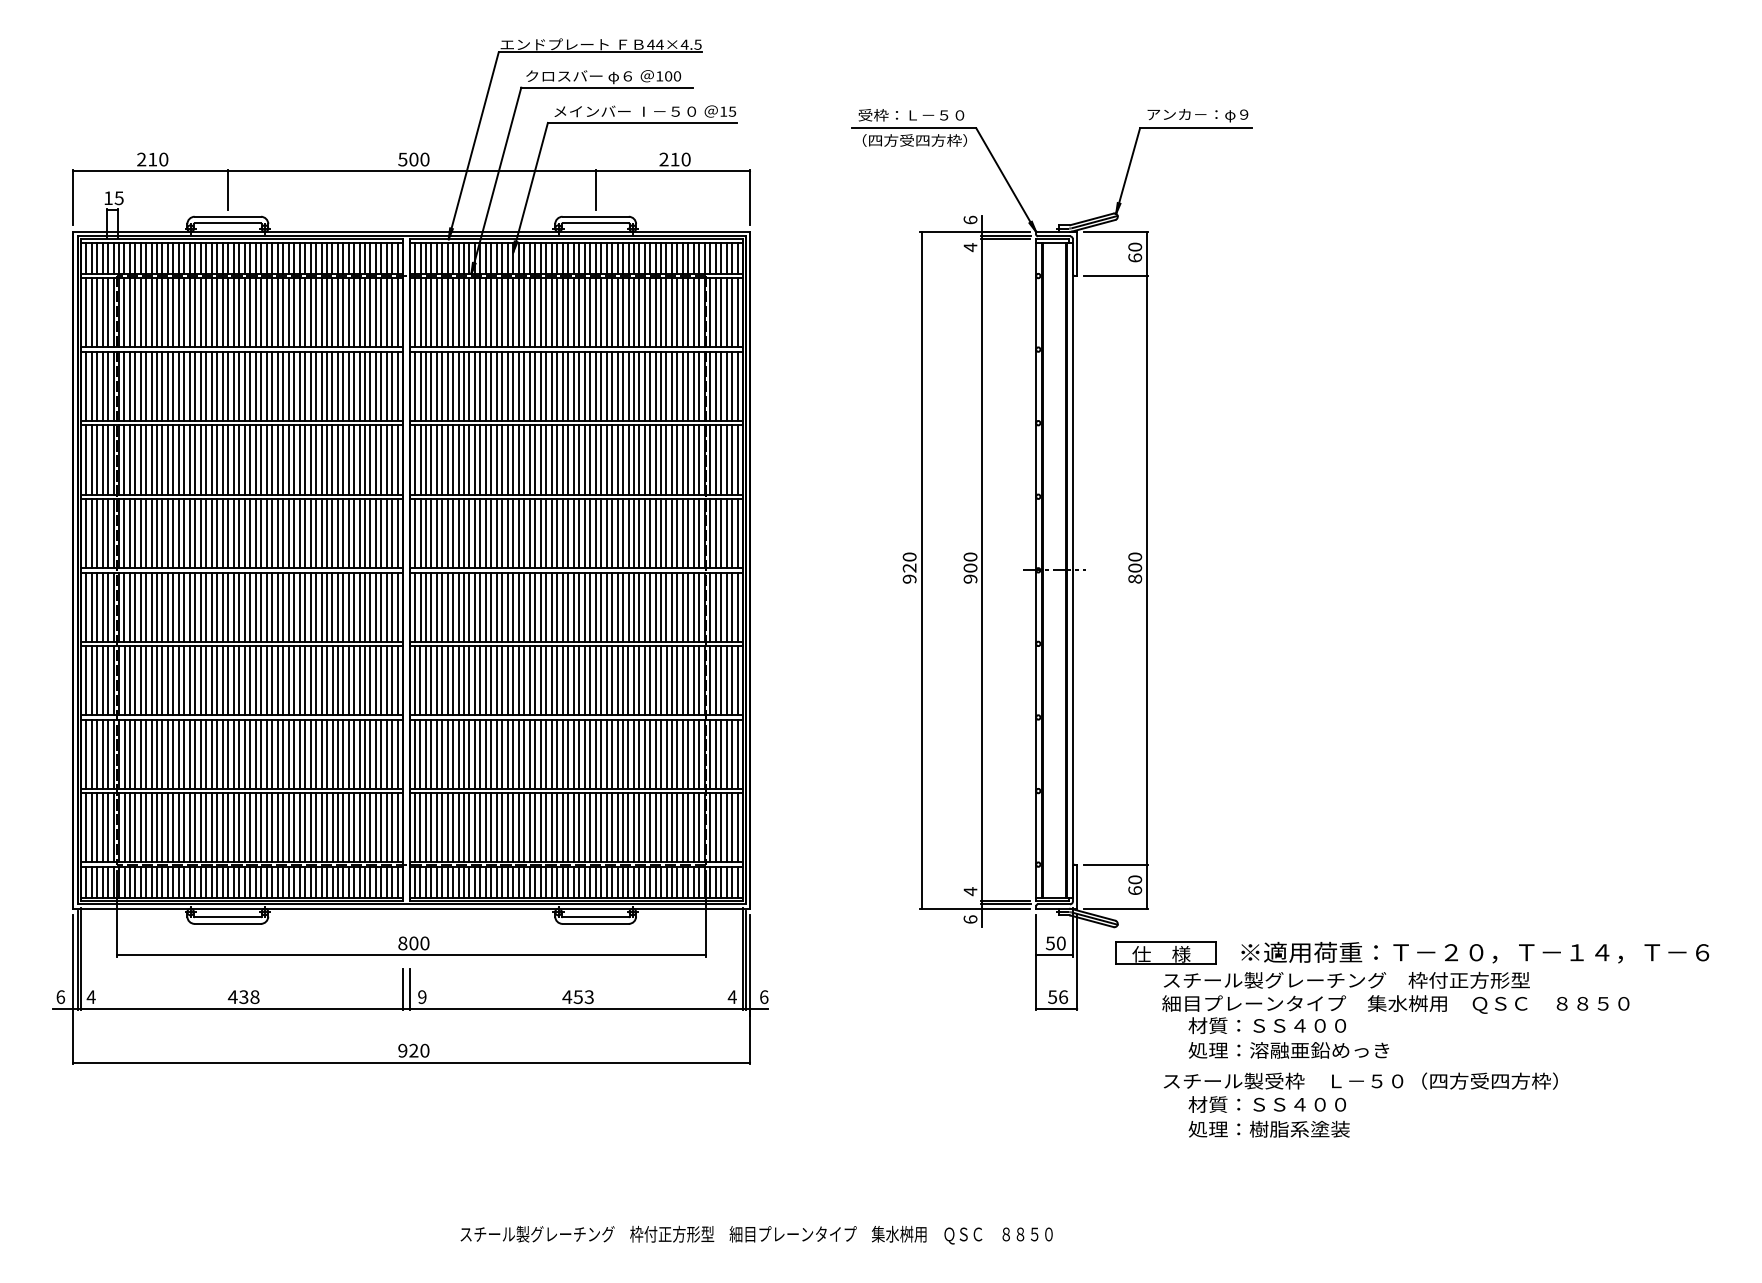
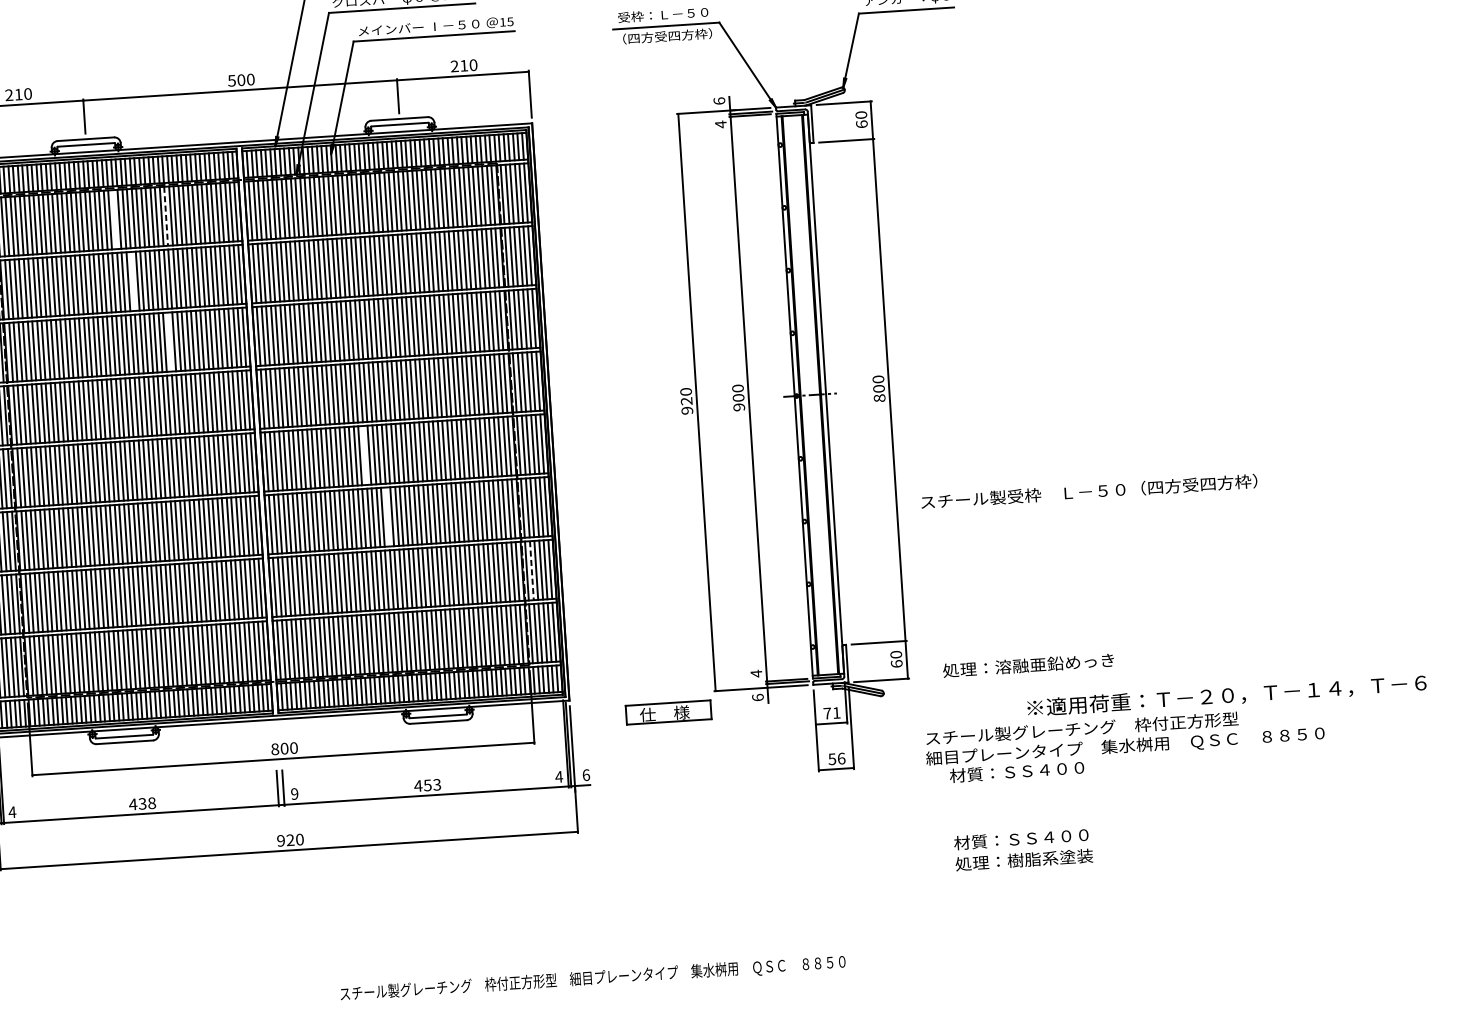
line: (255, 312) -> (114, 219), removed
line: (315, 312) -> (165, 216), solid -> dashed
line: (271, 386) -> (132, 281), removed
line: (310, 459) -> (169, 341), removed
line: (529, 606) -> (364, 454), removed
line: (551, 680) -> (387, 516), removed
line: (716, 754) -> (532, 570), solid -> dashed
text: (1055, 943) -> (831, 713), 50 -> 71
part: (1165, 952) -> (668, 711), moved
text: (1475, 952) -> (1227, 695), moved
text: (1288, 1050) -> (1028, 665), moved
text: (1360, 1080) -> (1088, 491), moved

